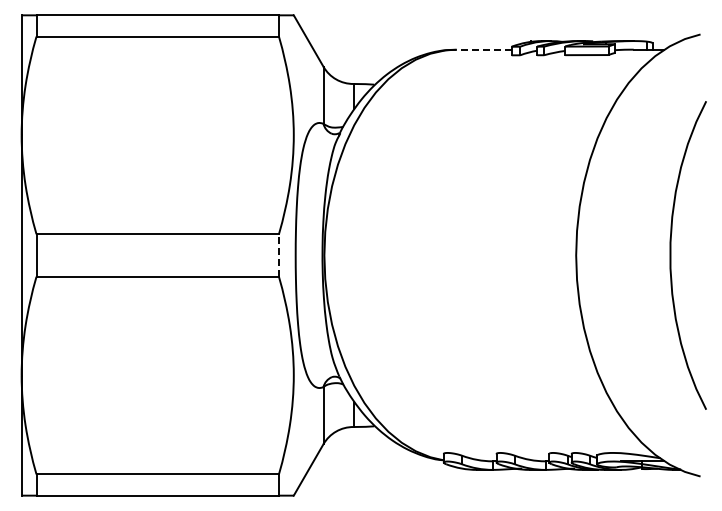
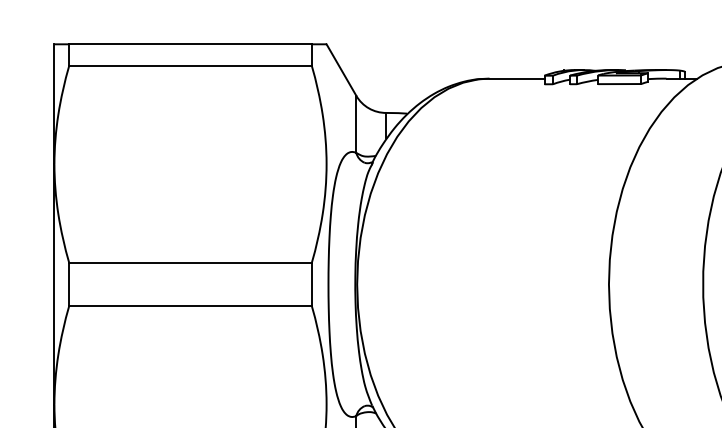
line: (484, 49) -> (517, 78), dashed -> solid
line: (278, 255) -> (311, 284), dashed -> solid

